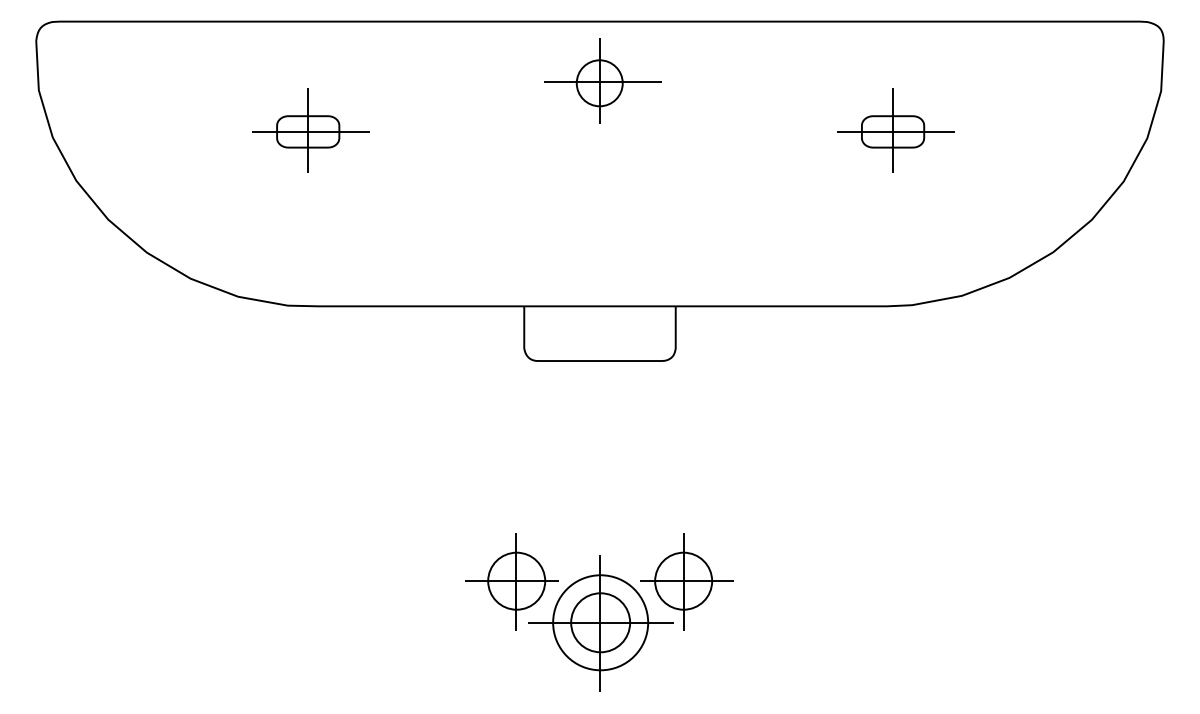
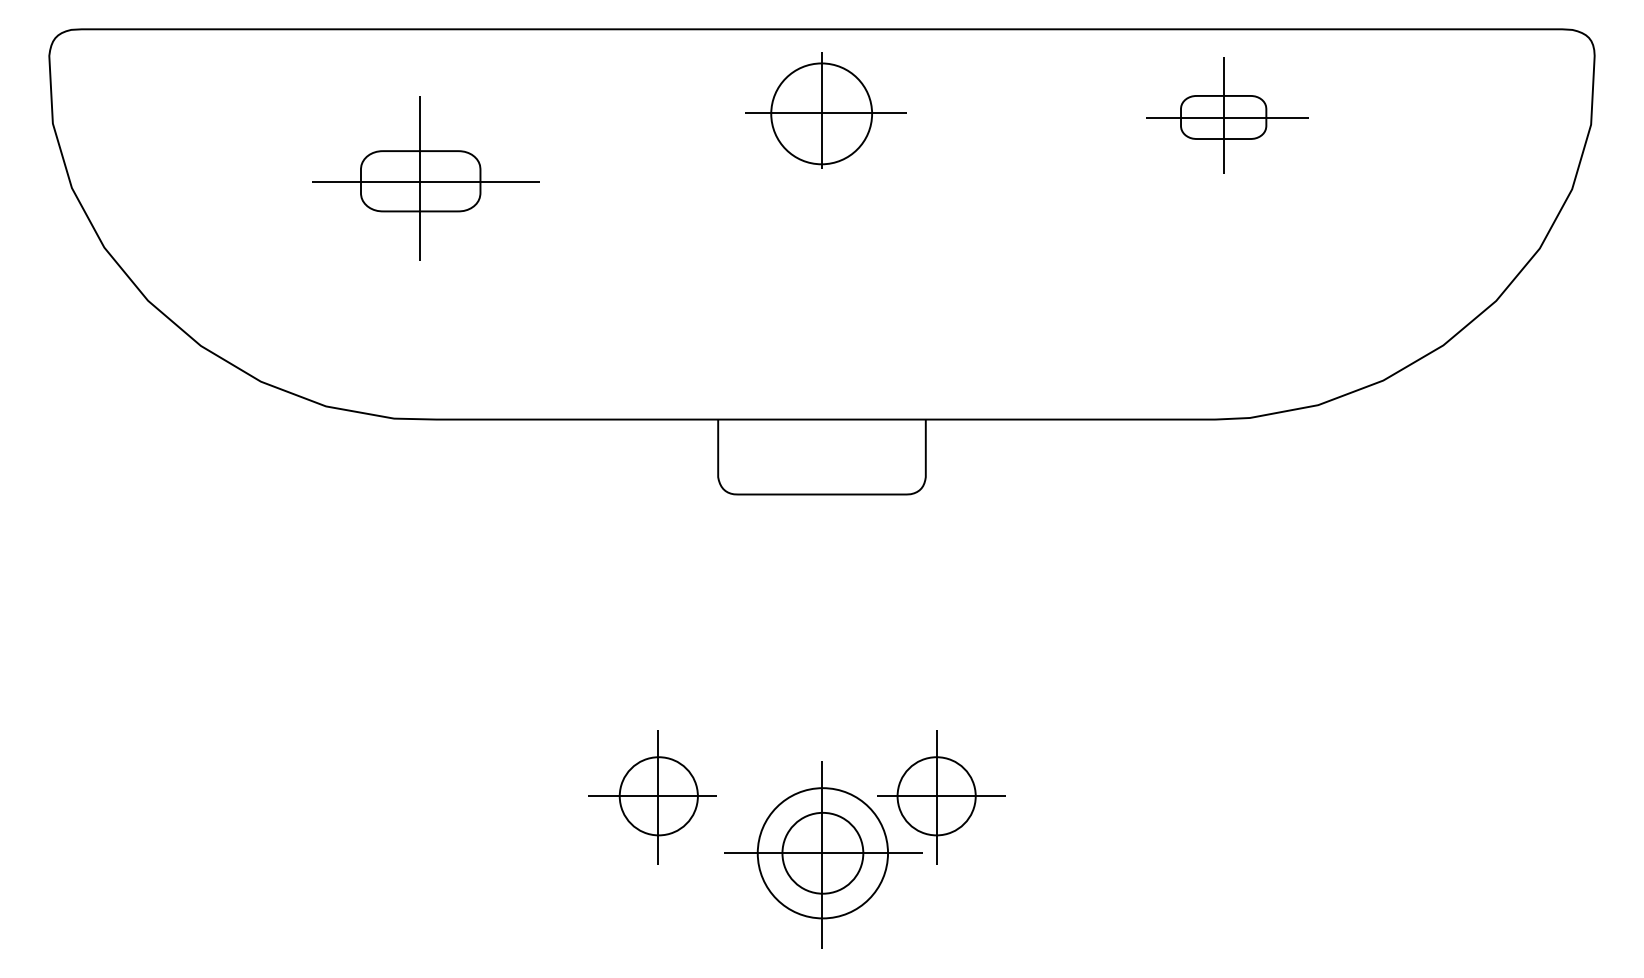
circle: (599, 83) -> (821, 113), size x1.6
part: (310, 130) -> (425, 178), size x1.4
part: (895, 130) -> (1227, 115), moved
part: (512, 582) -> (652, 797), moved

